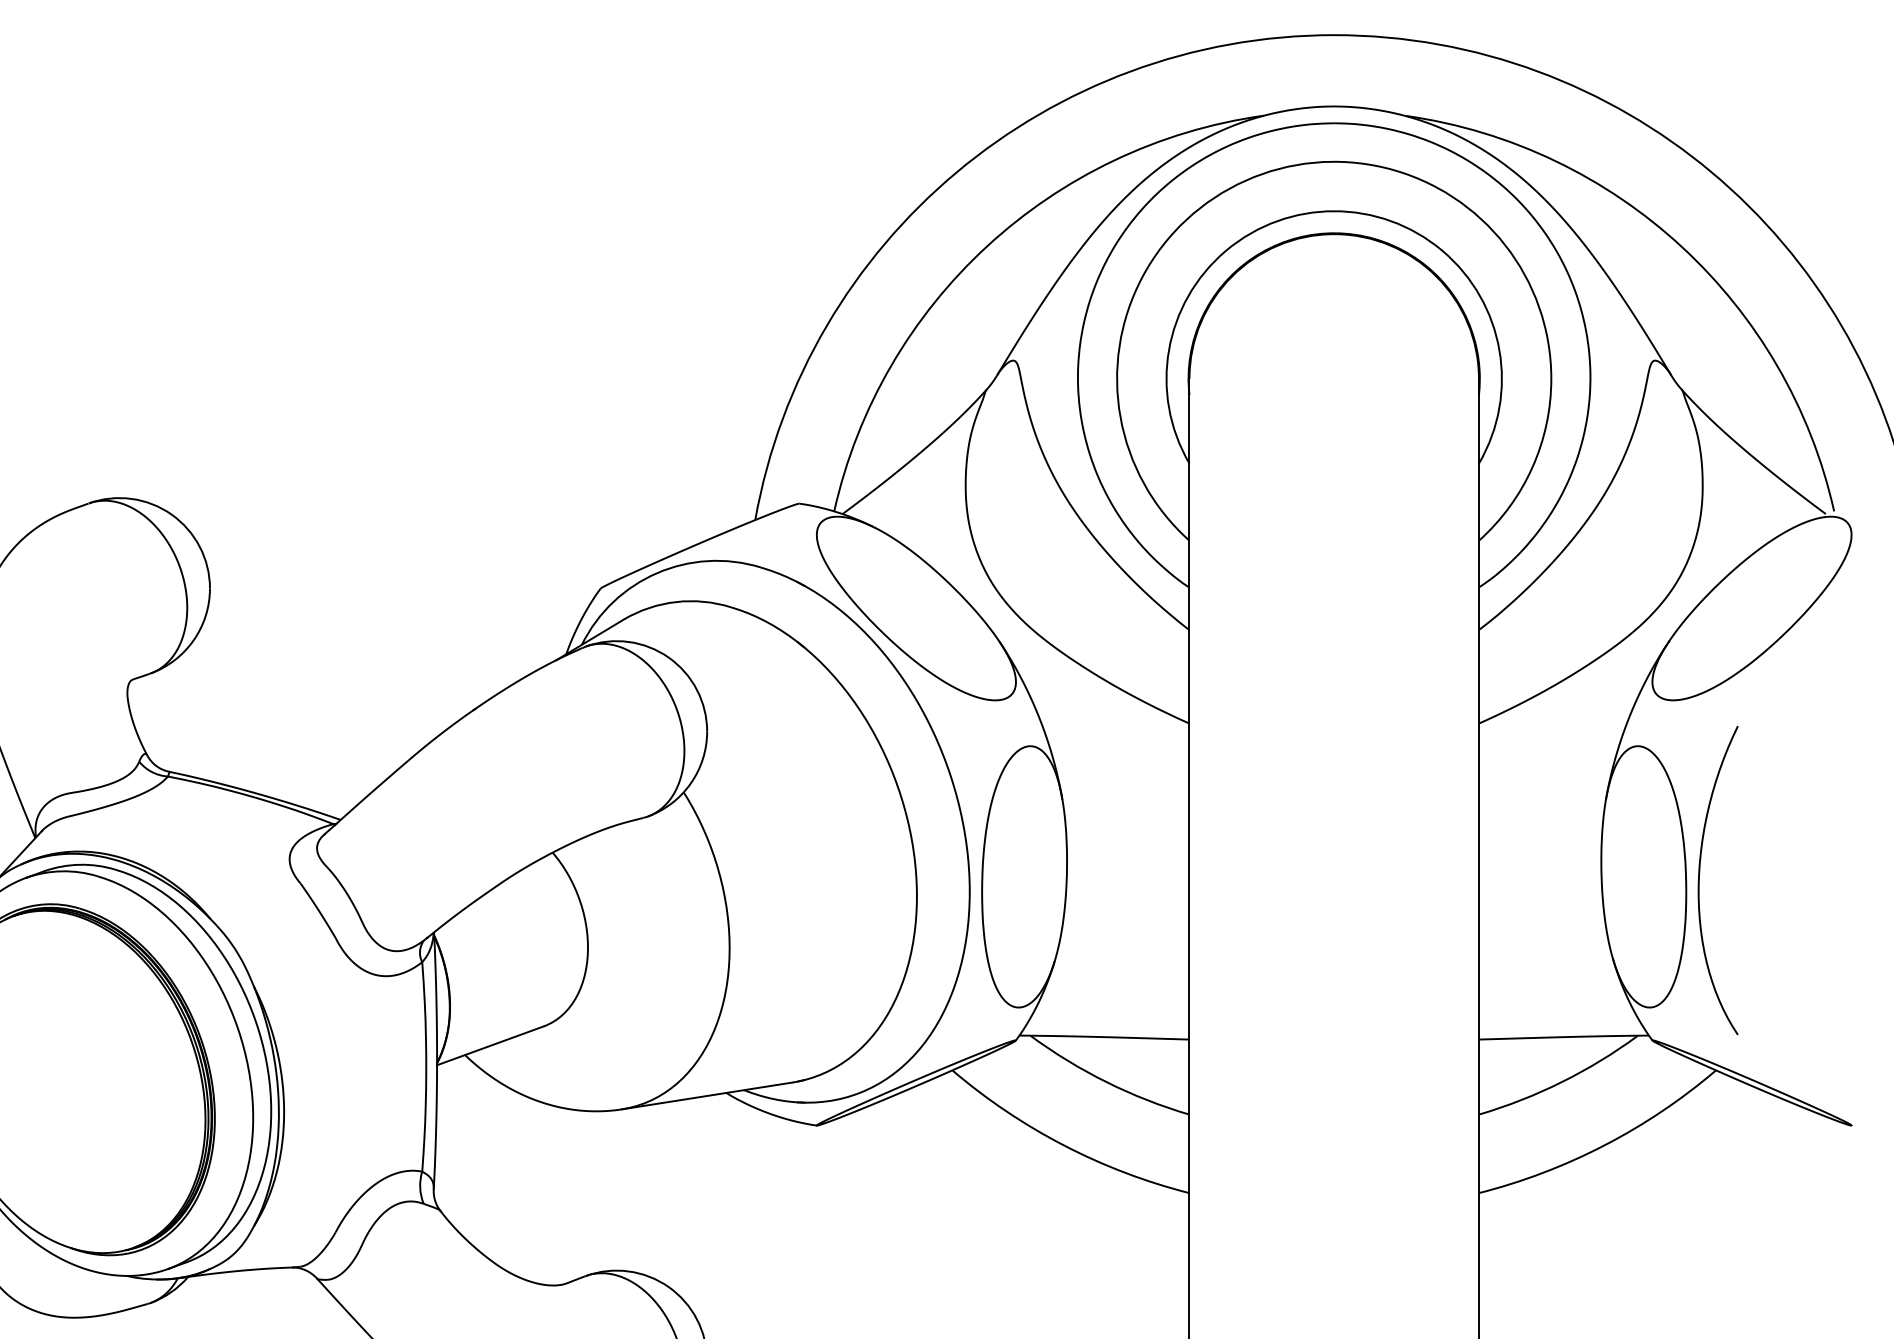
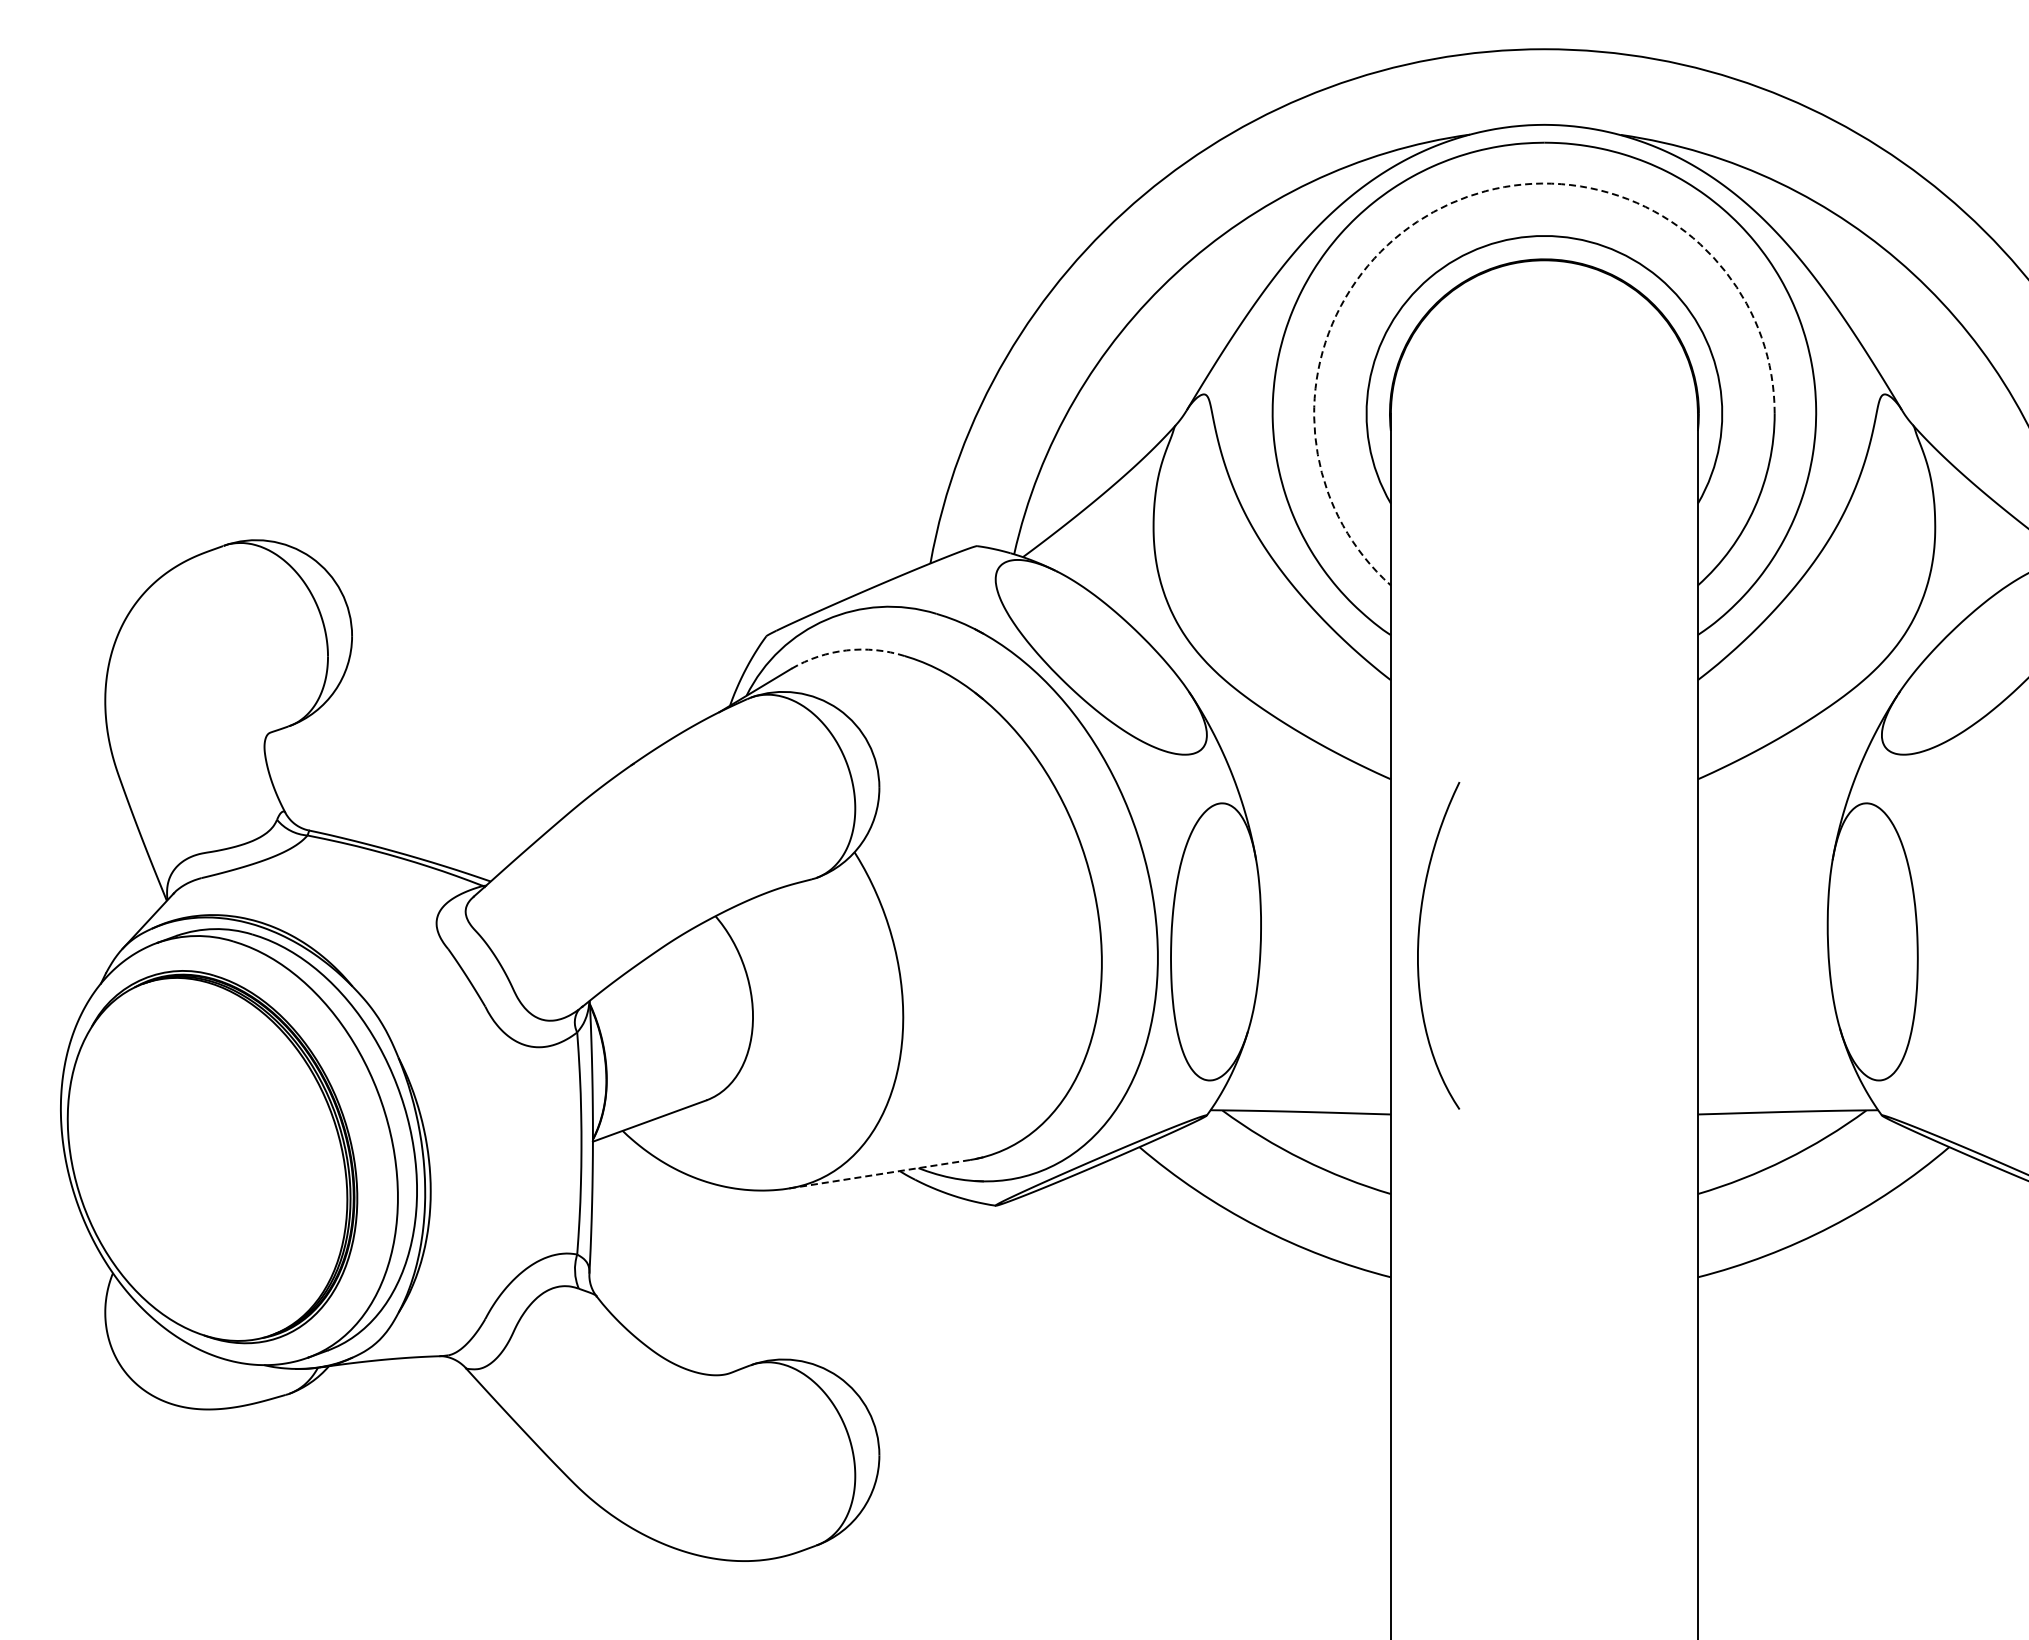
arc: (1245, 180) -> (1450, 203), solid -> dashed
arc: (676, 602) -> (846, 650), solid -> dashed
curve: (1700, 880) -> (1419, 945), moved
line: (707, 1096) -> (879, 1174), solid -> dashed

